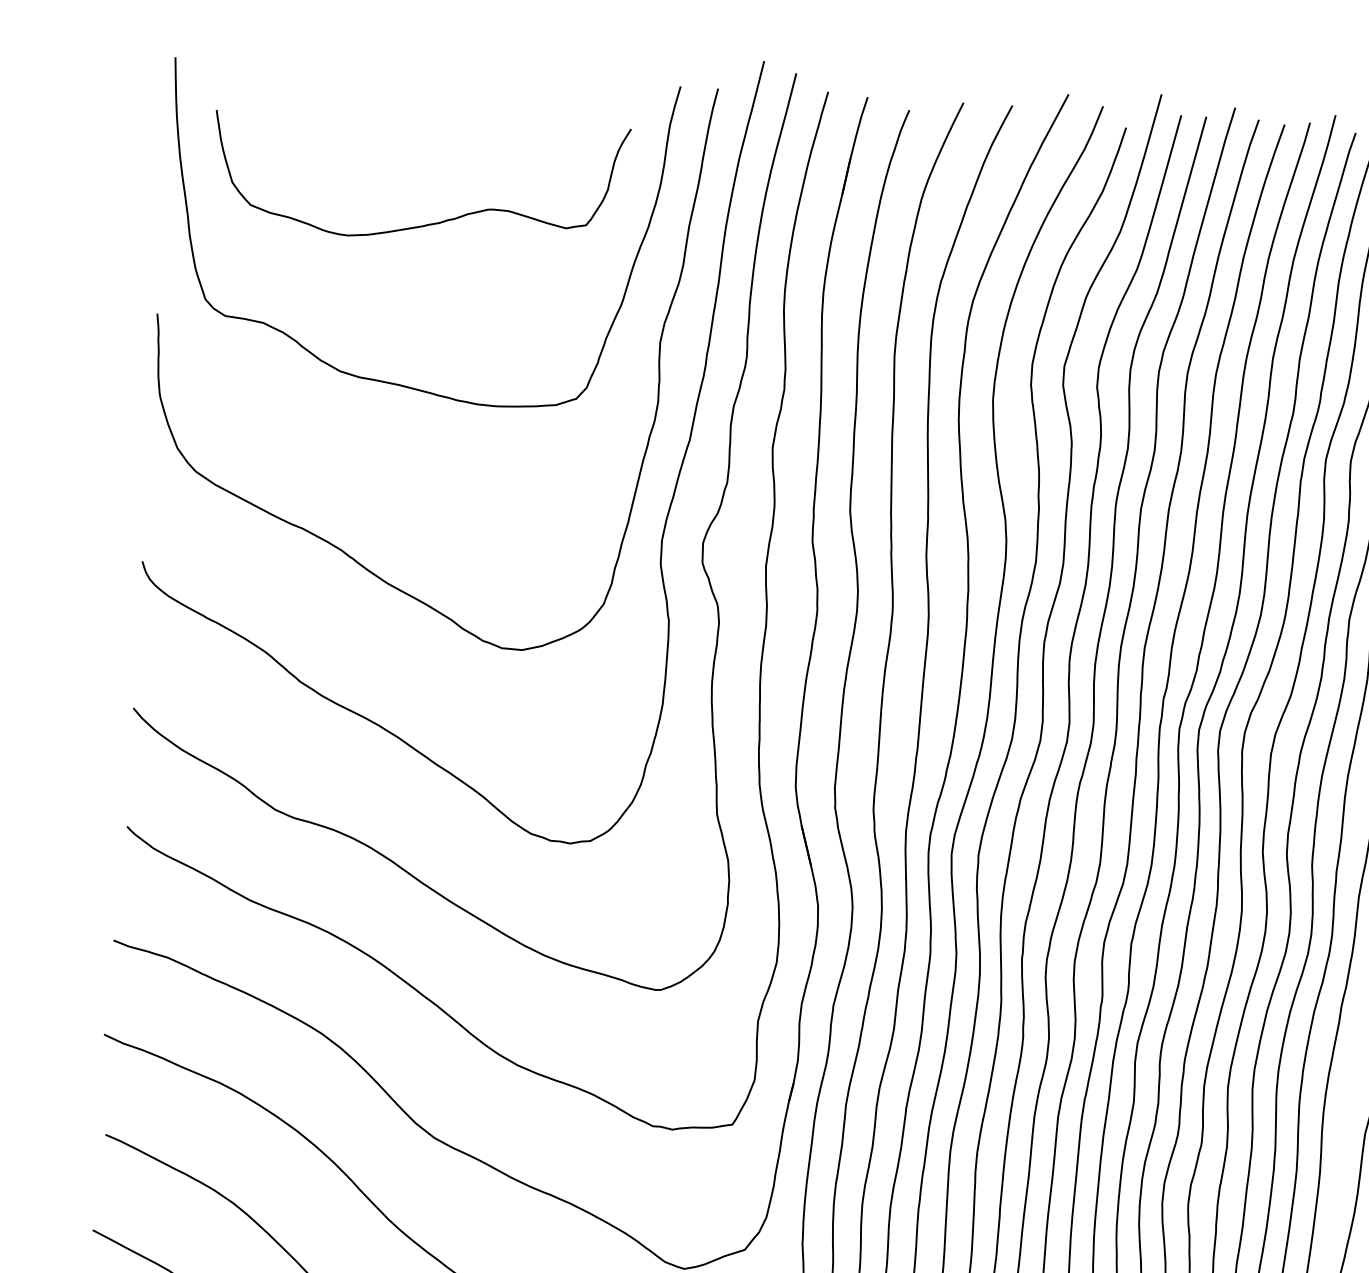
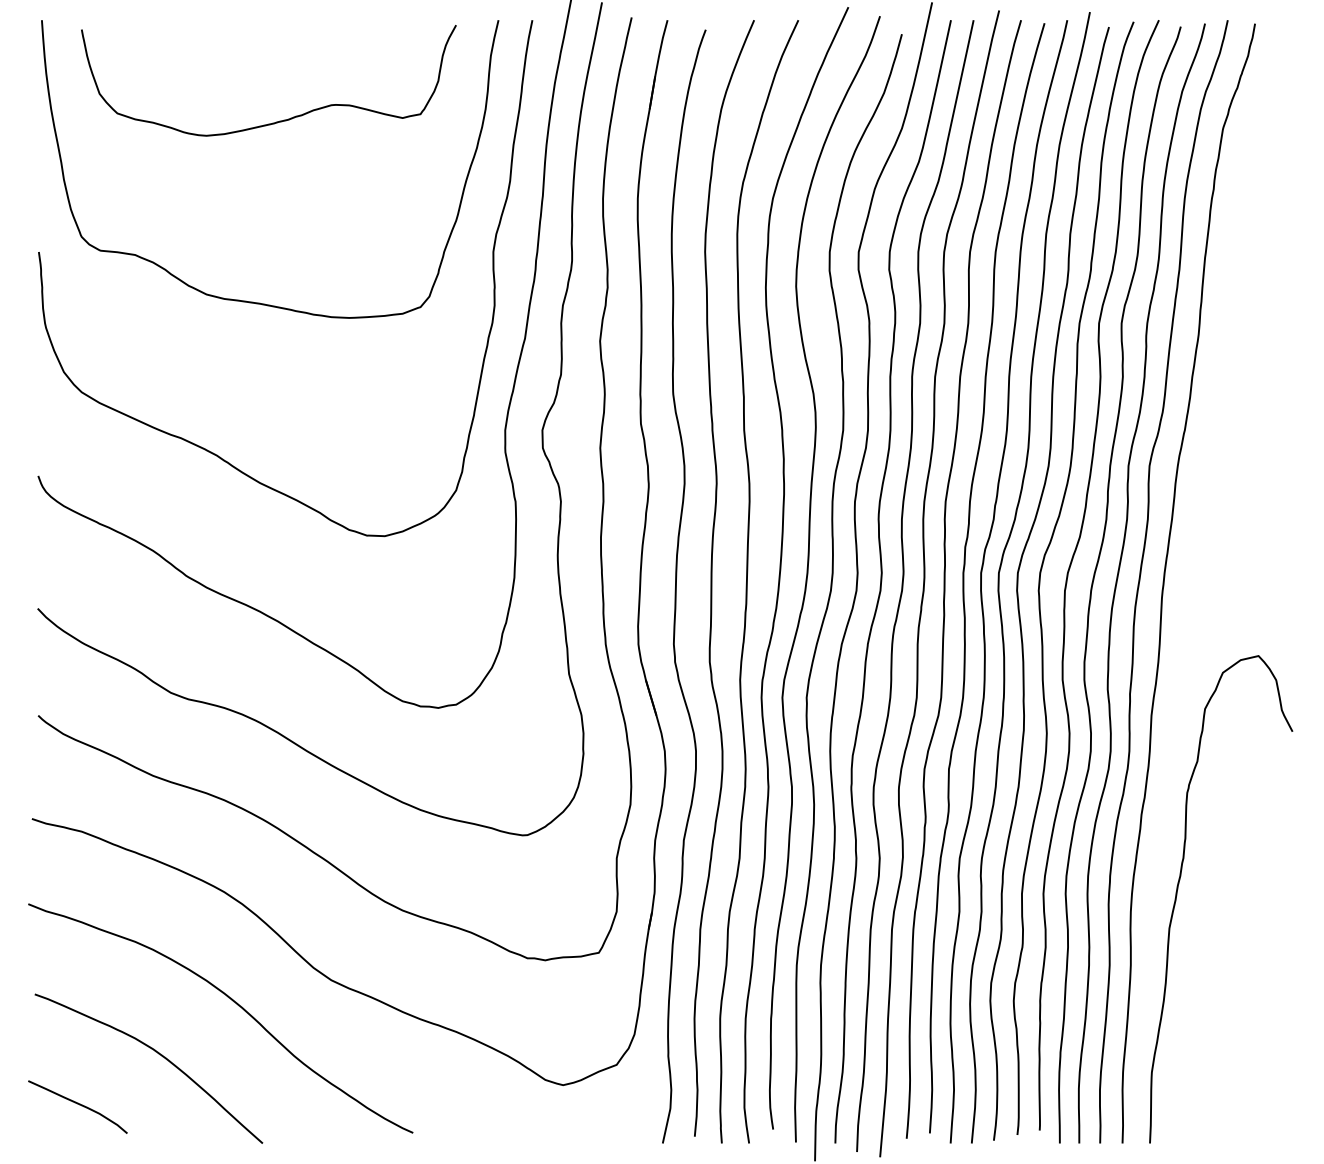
curve: (429, 223) -> (279, 120), moved

